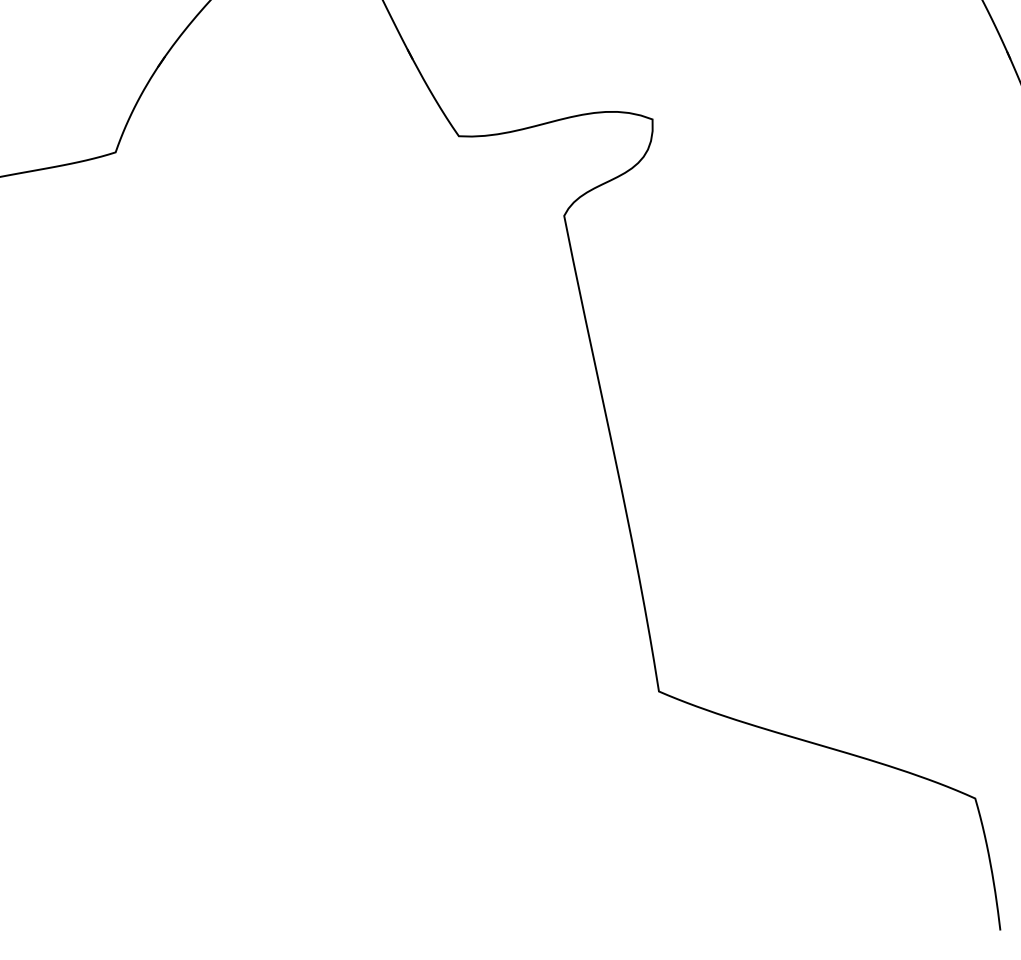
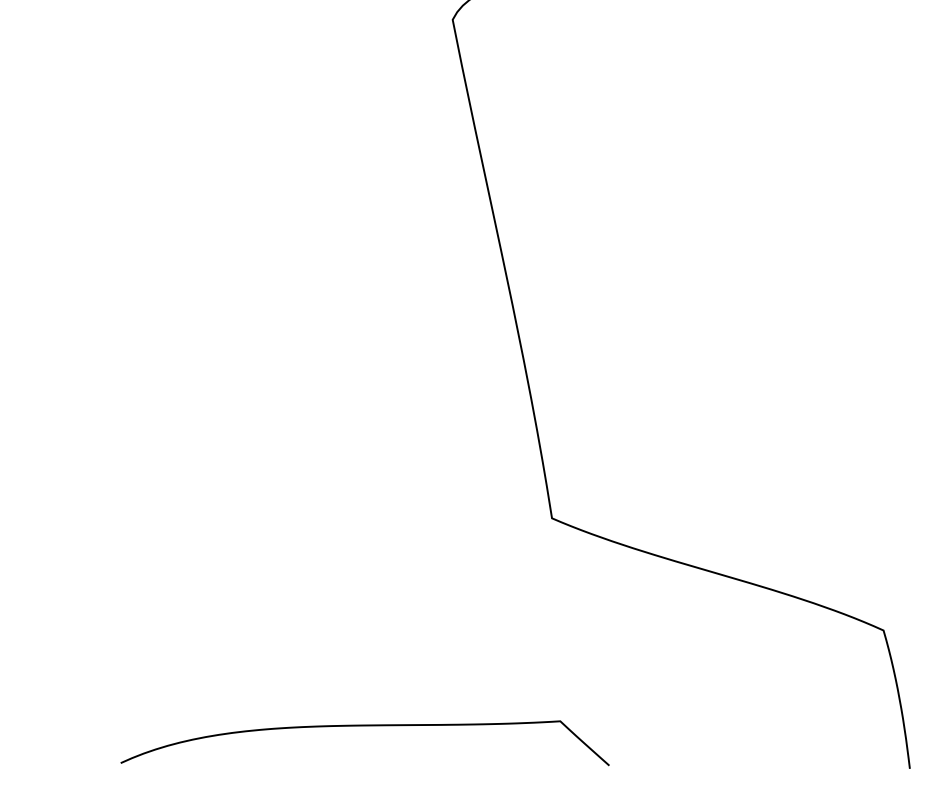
curve: (477, 890) -> (361, 726), added

